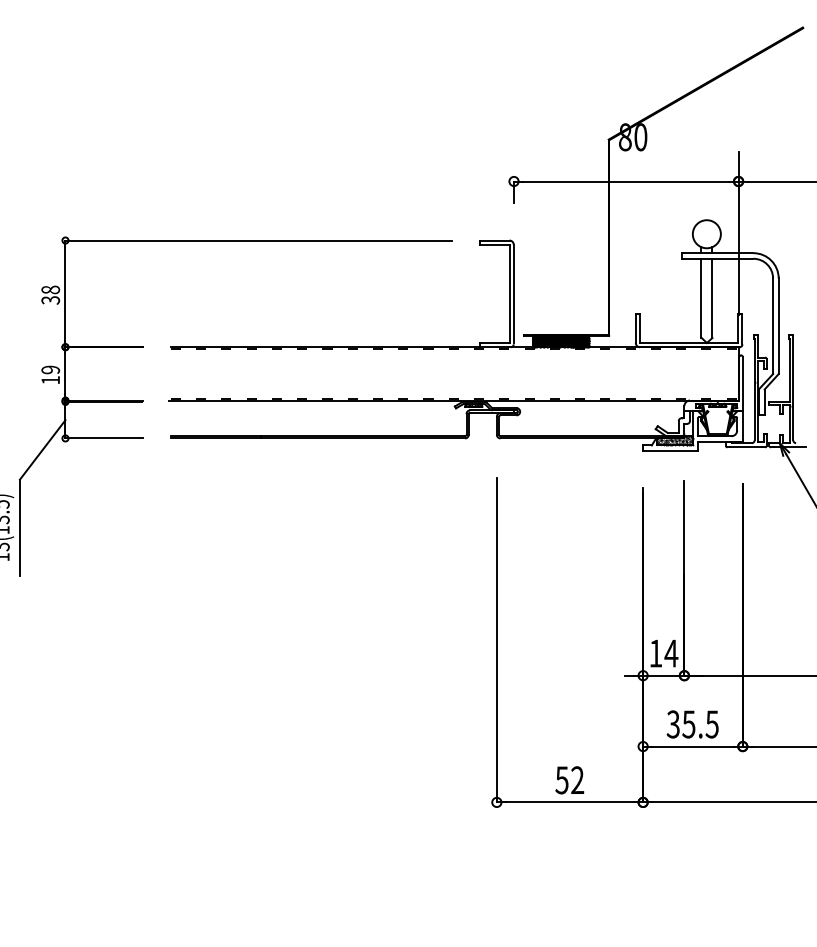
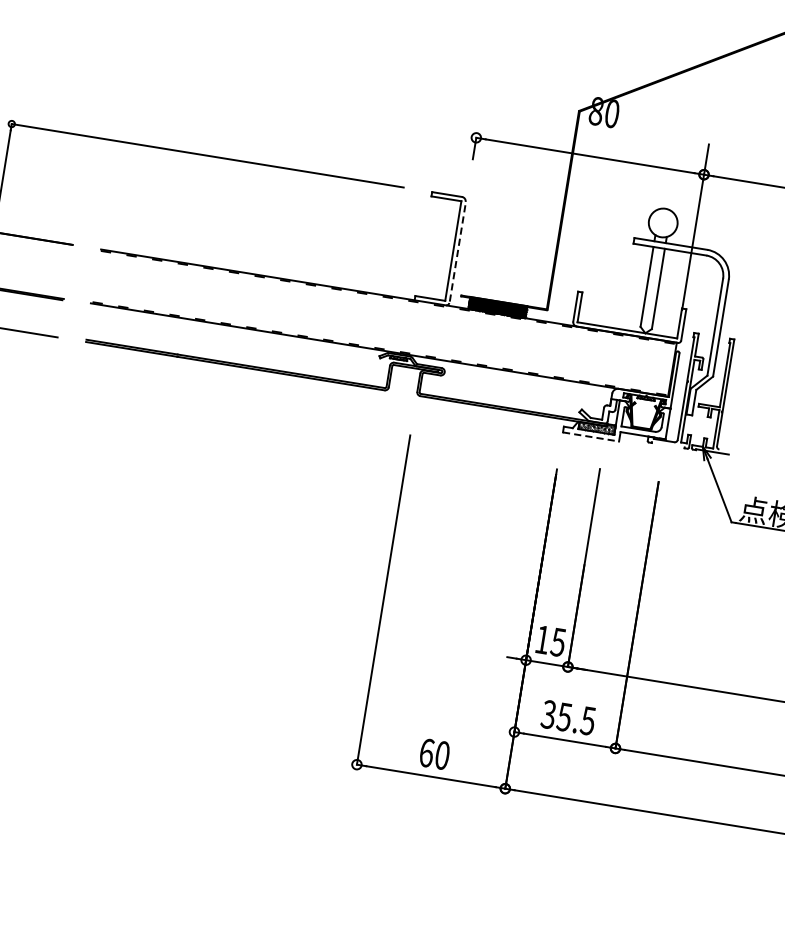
line: (514, 293) -> (458, 251), solid -> dashed
line: (746, 446) -> (668, 444), removed
line: (670, 451) -> (590, 437), solid -> dashed
text: (671, 653) -> (558, 642), 14 -> 15
text: (569, 780) -> (434, 754), 52 -> 60

